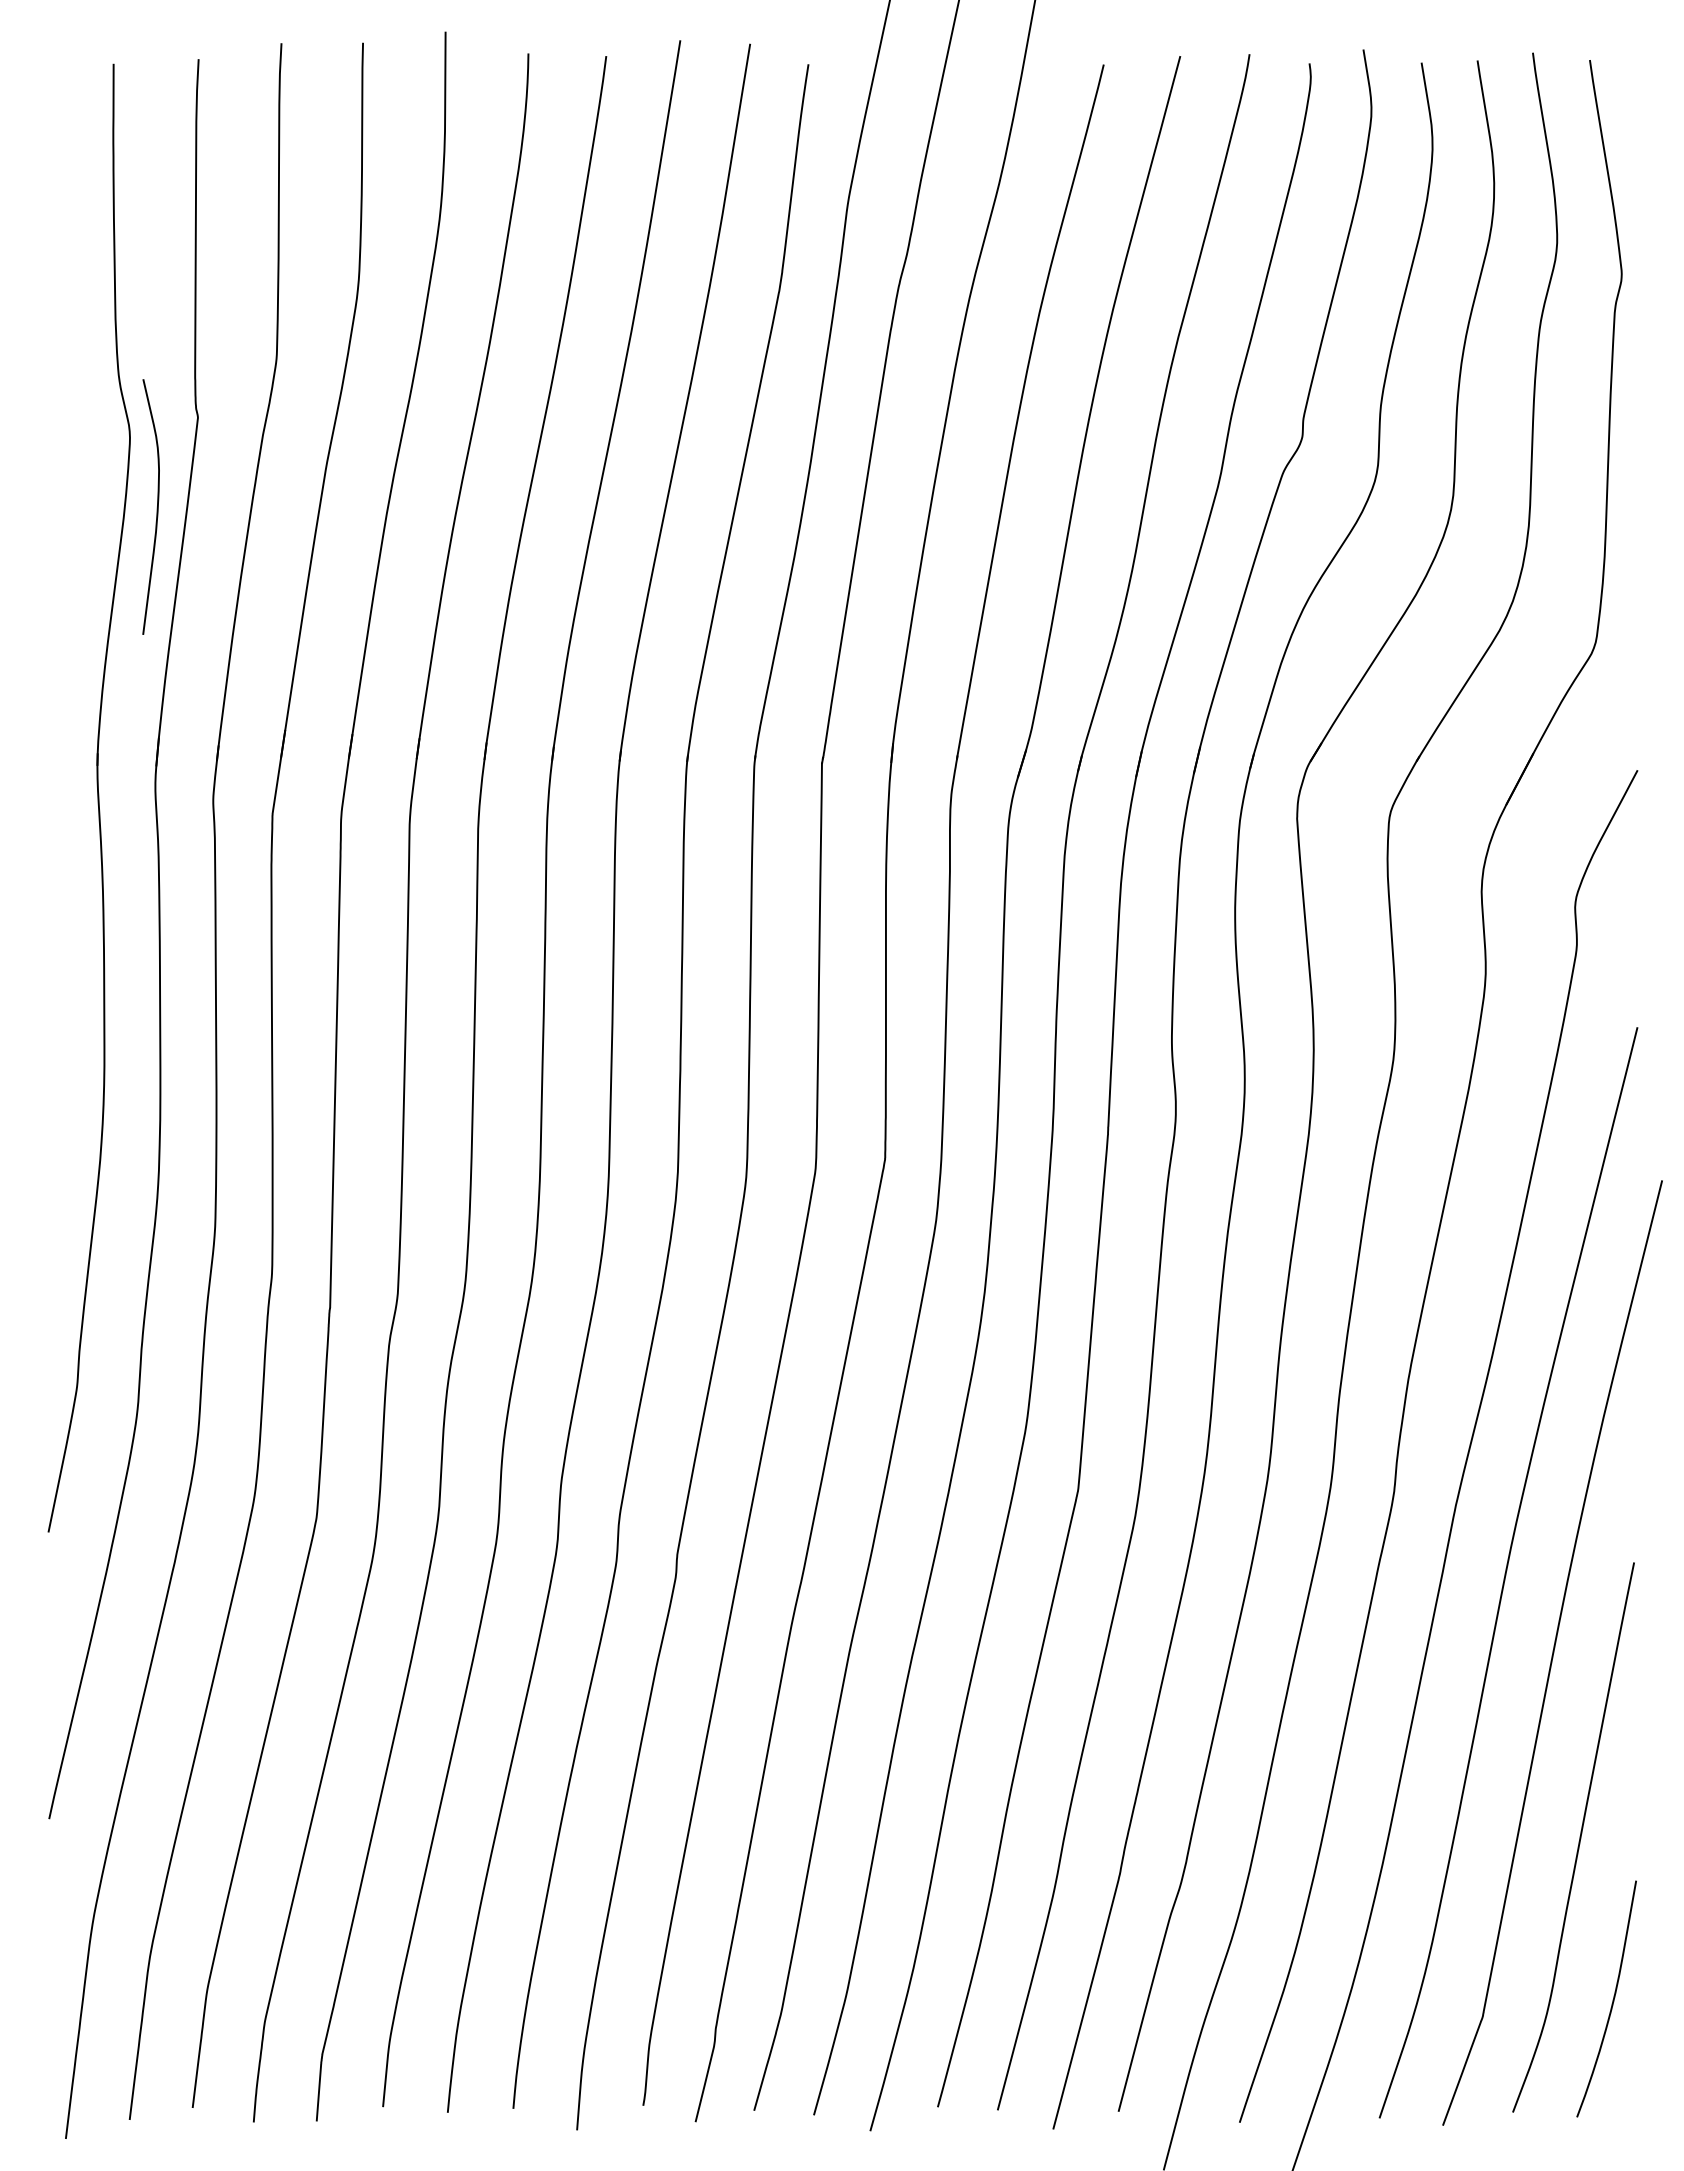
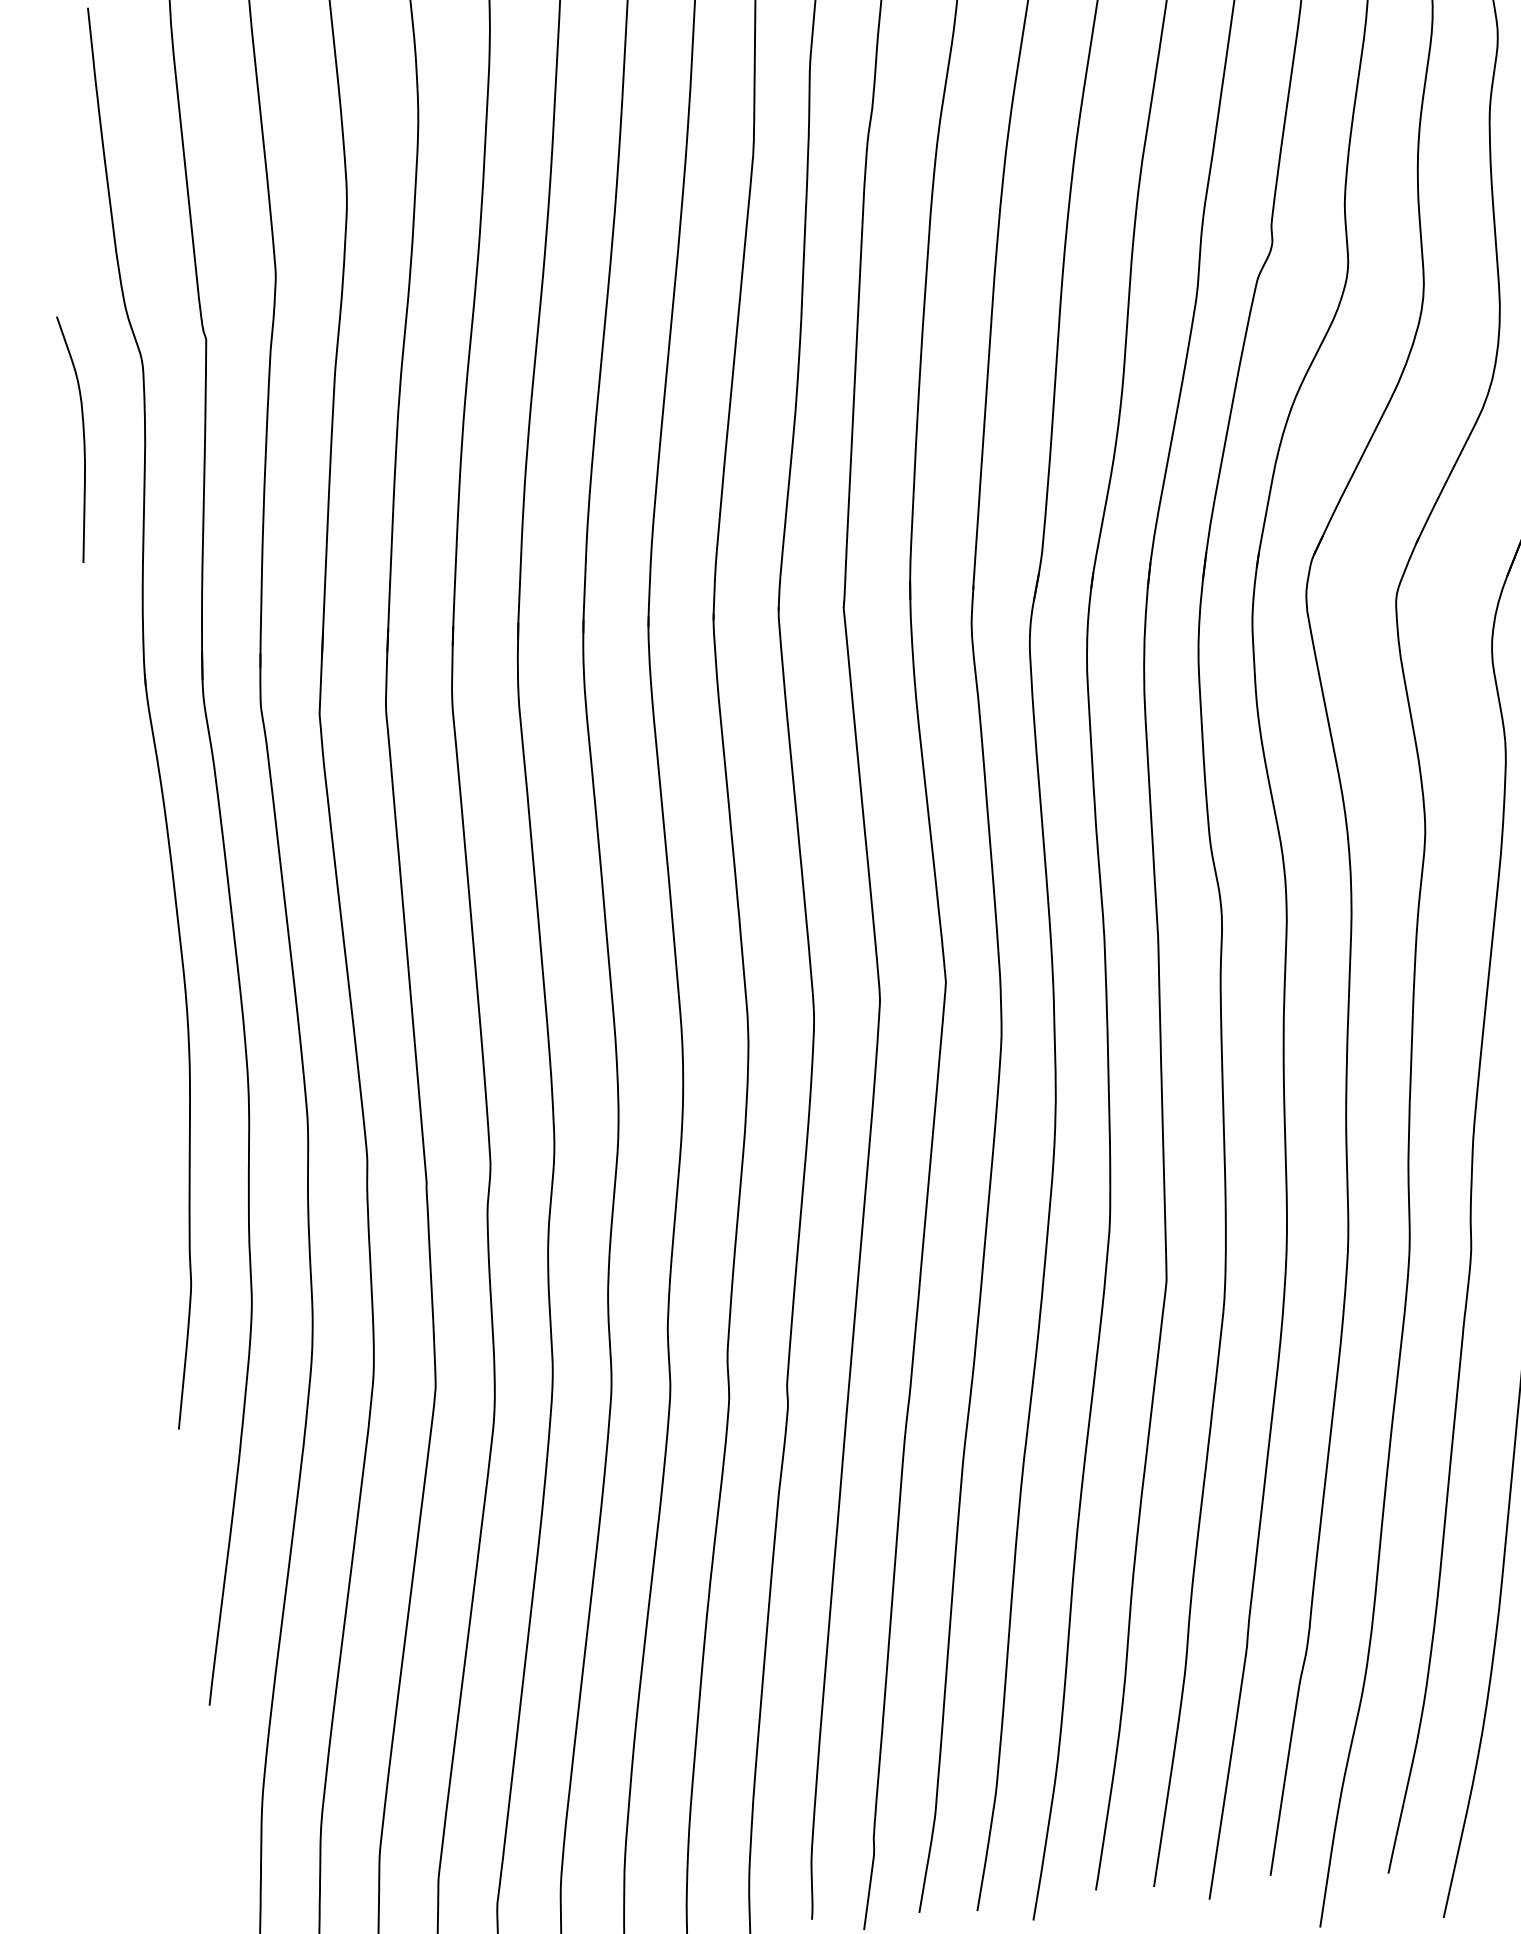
curve: (156, 507) -> (82, 438), moved

